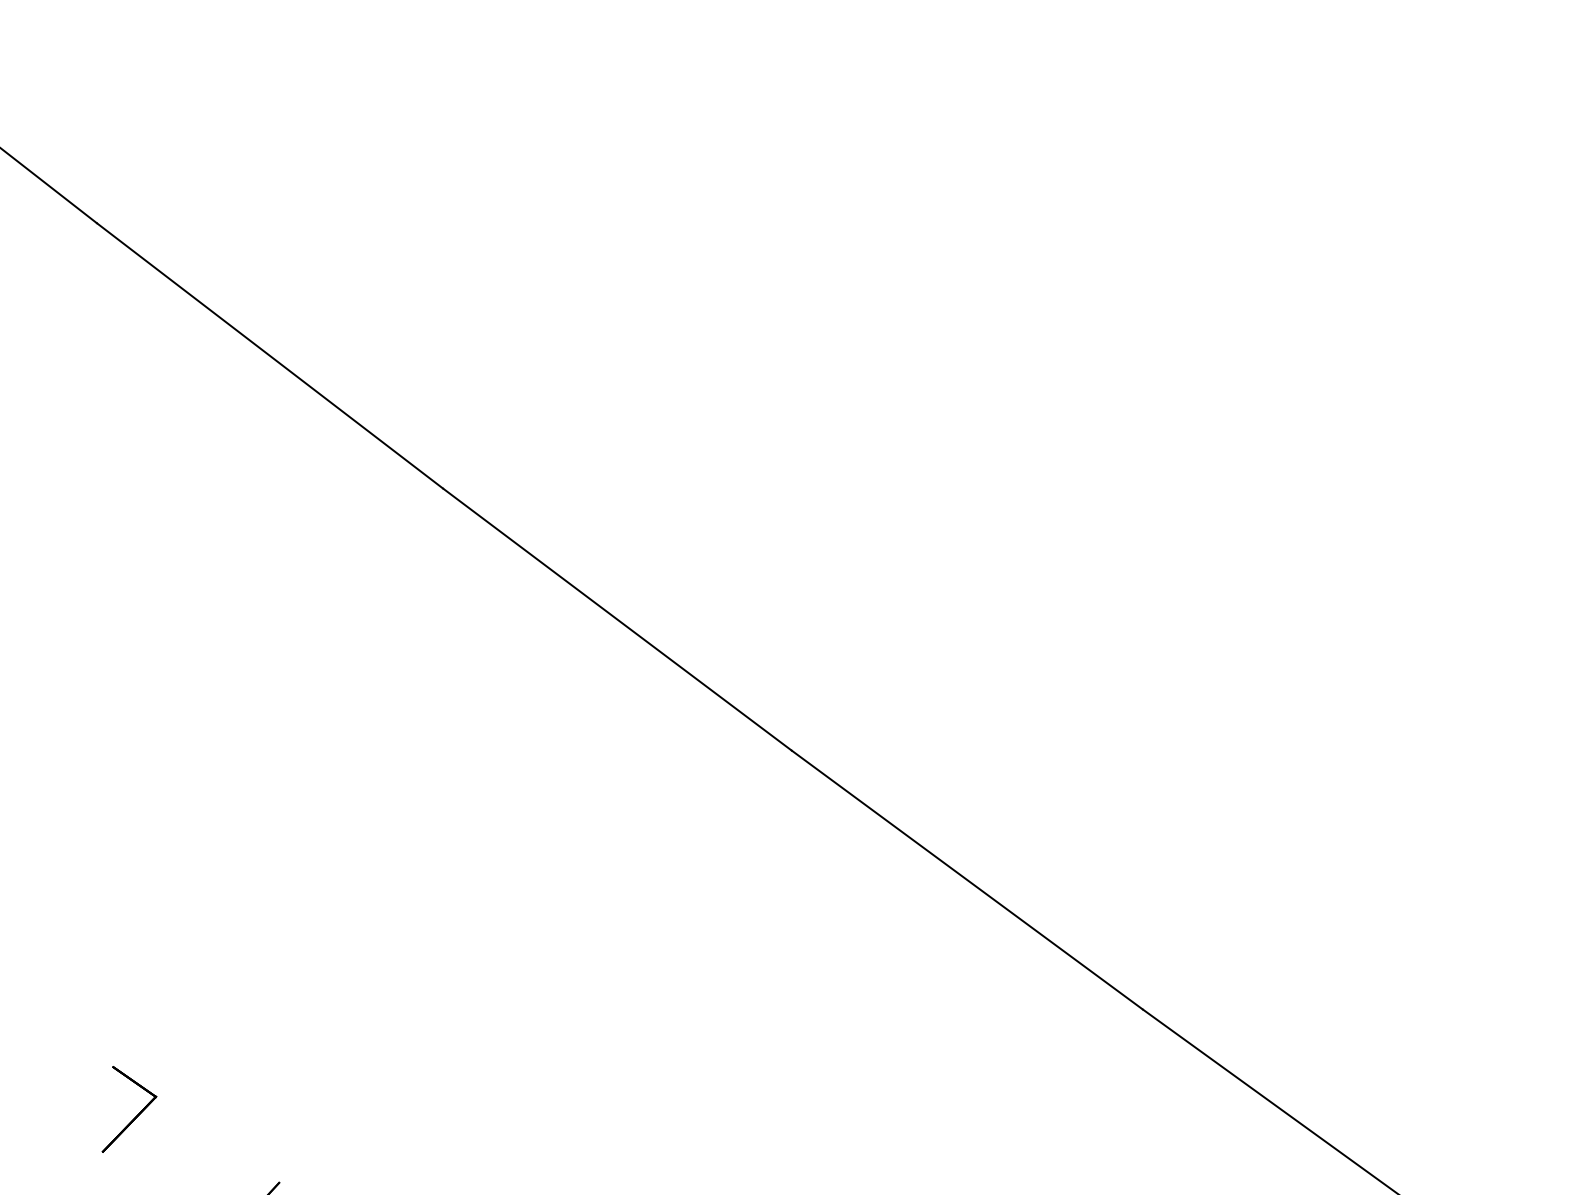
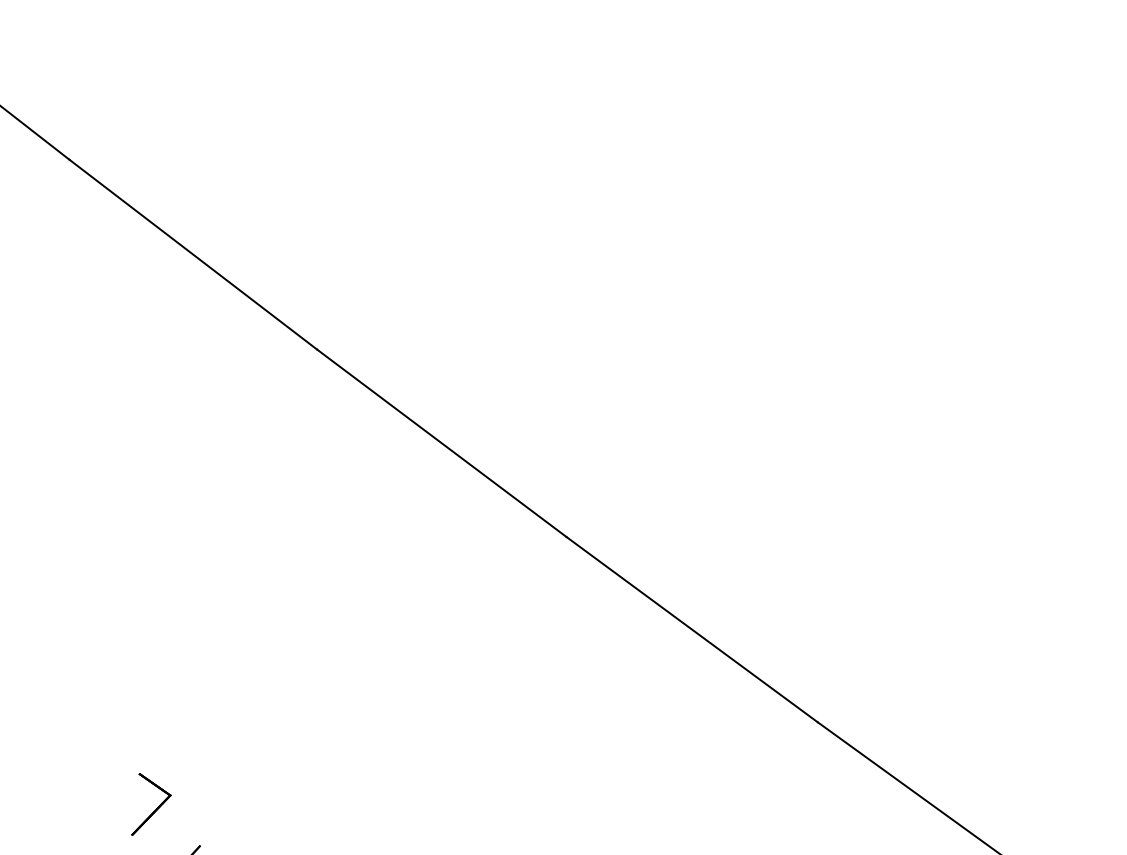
part: (136, 1115) -> (156, 808), moved

